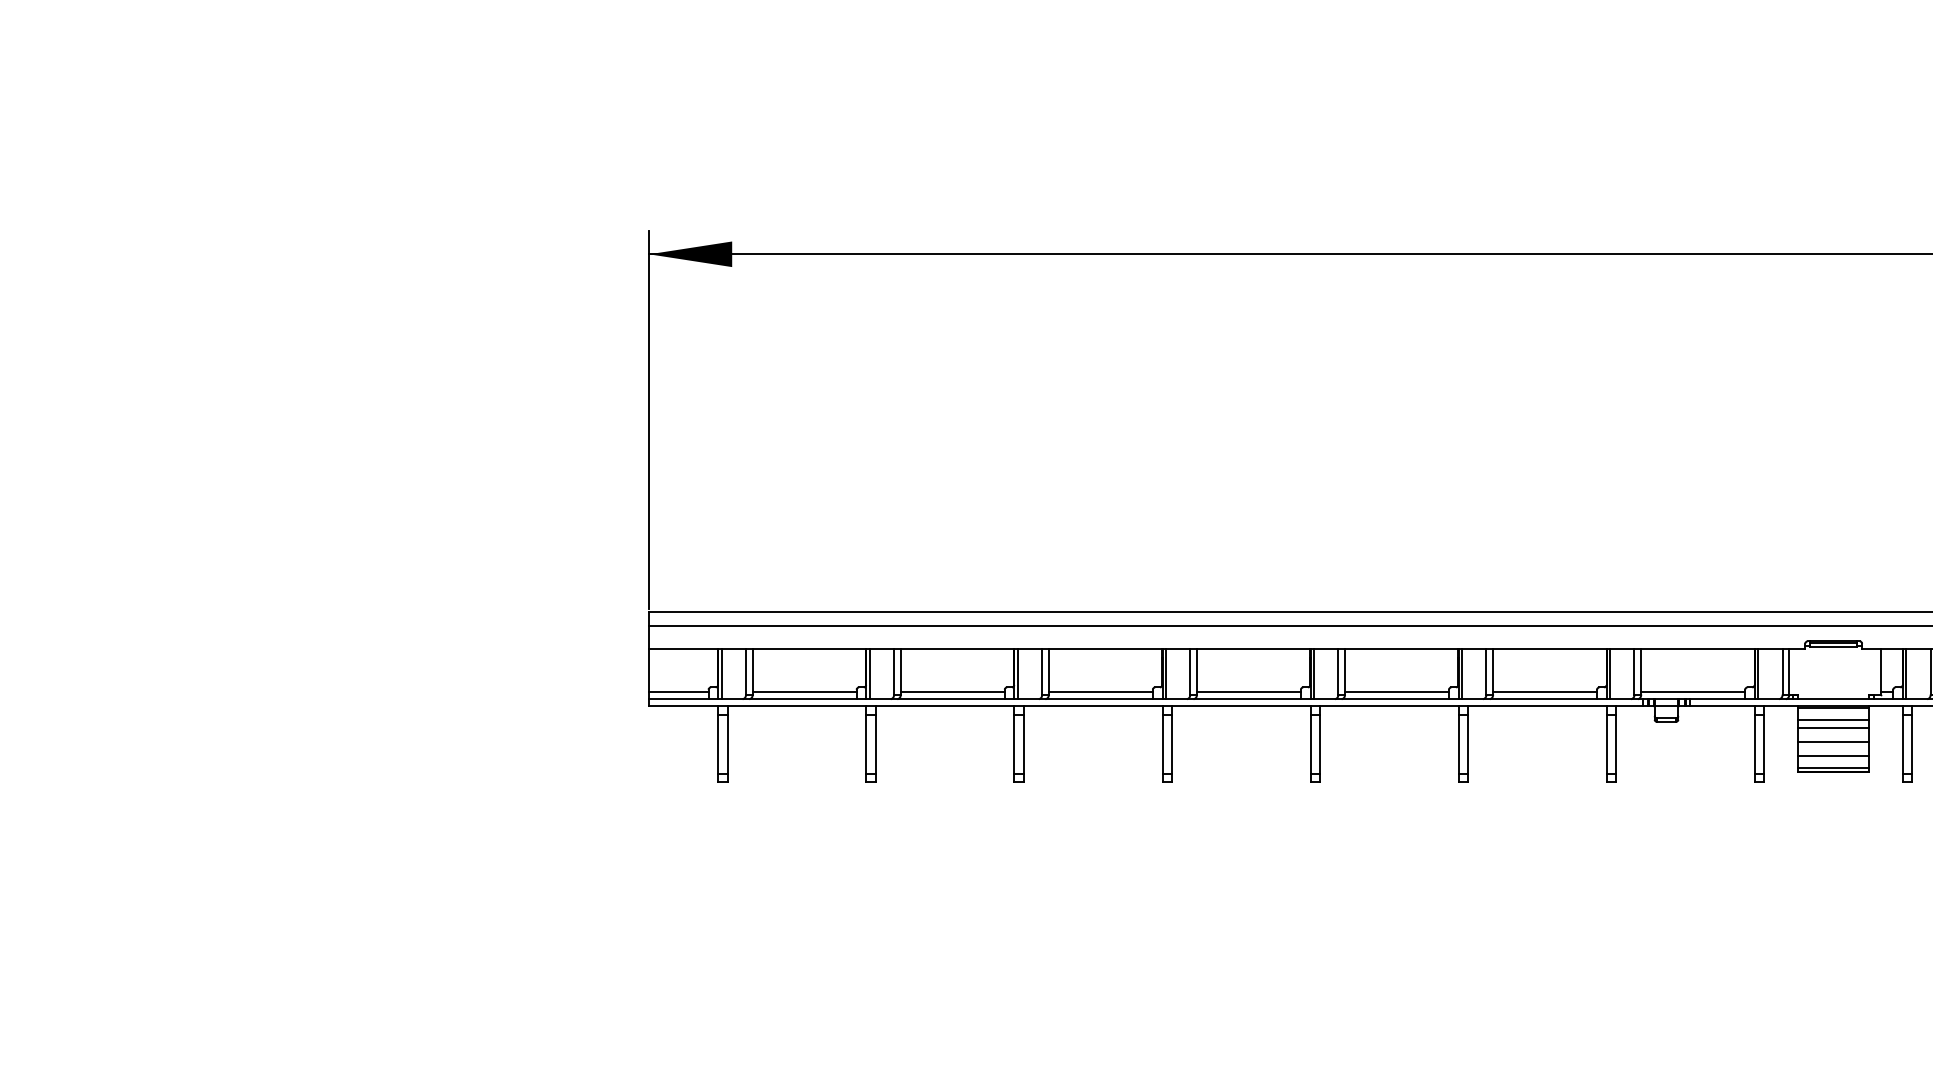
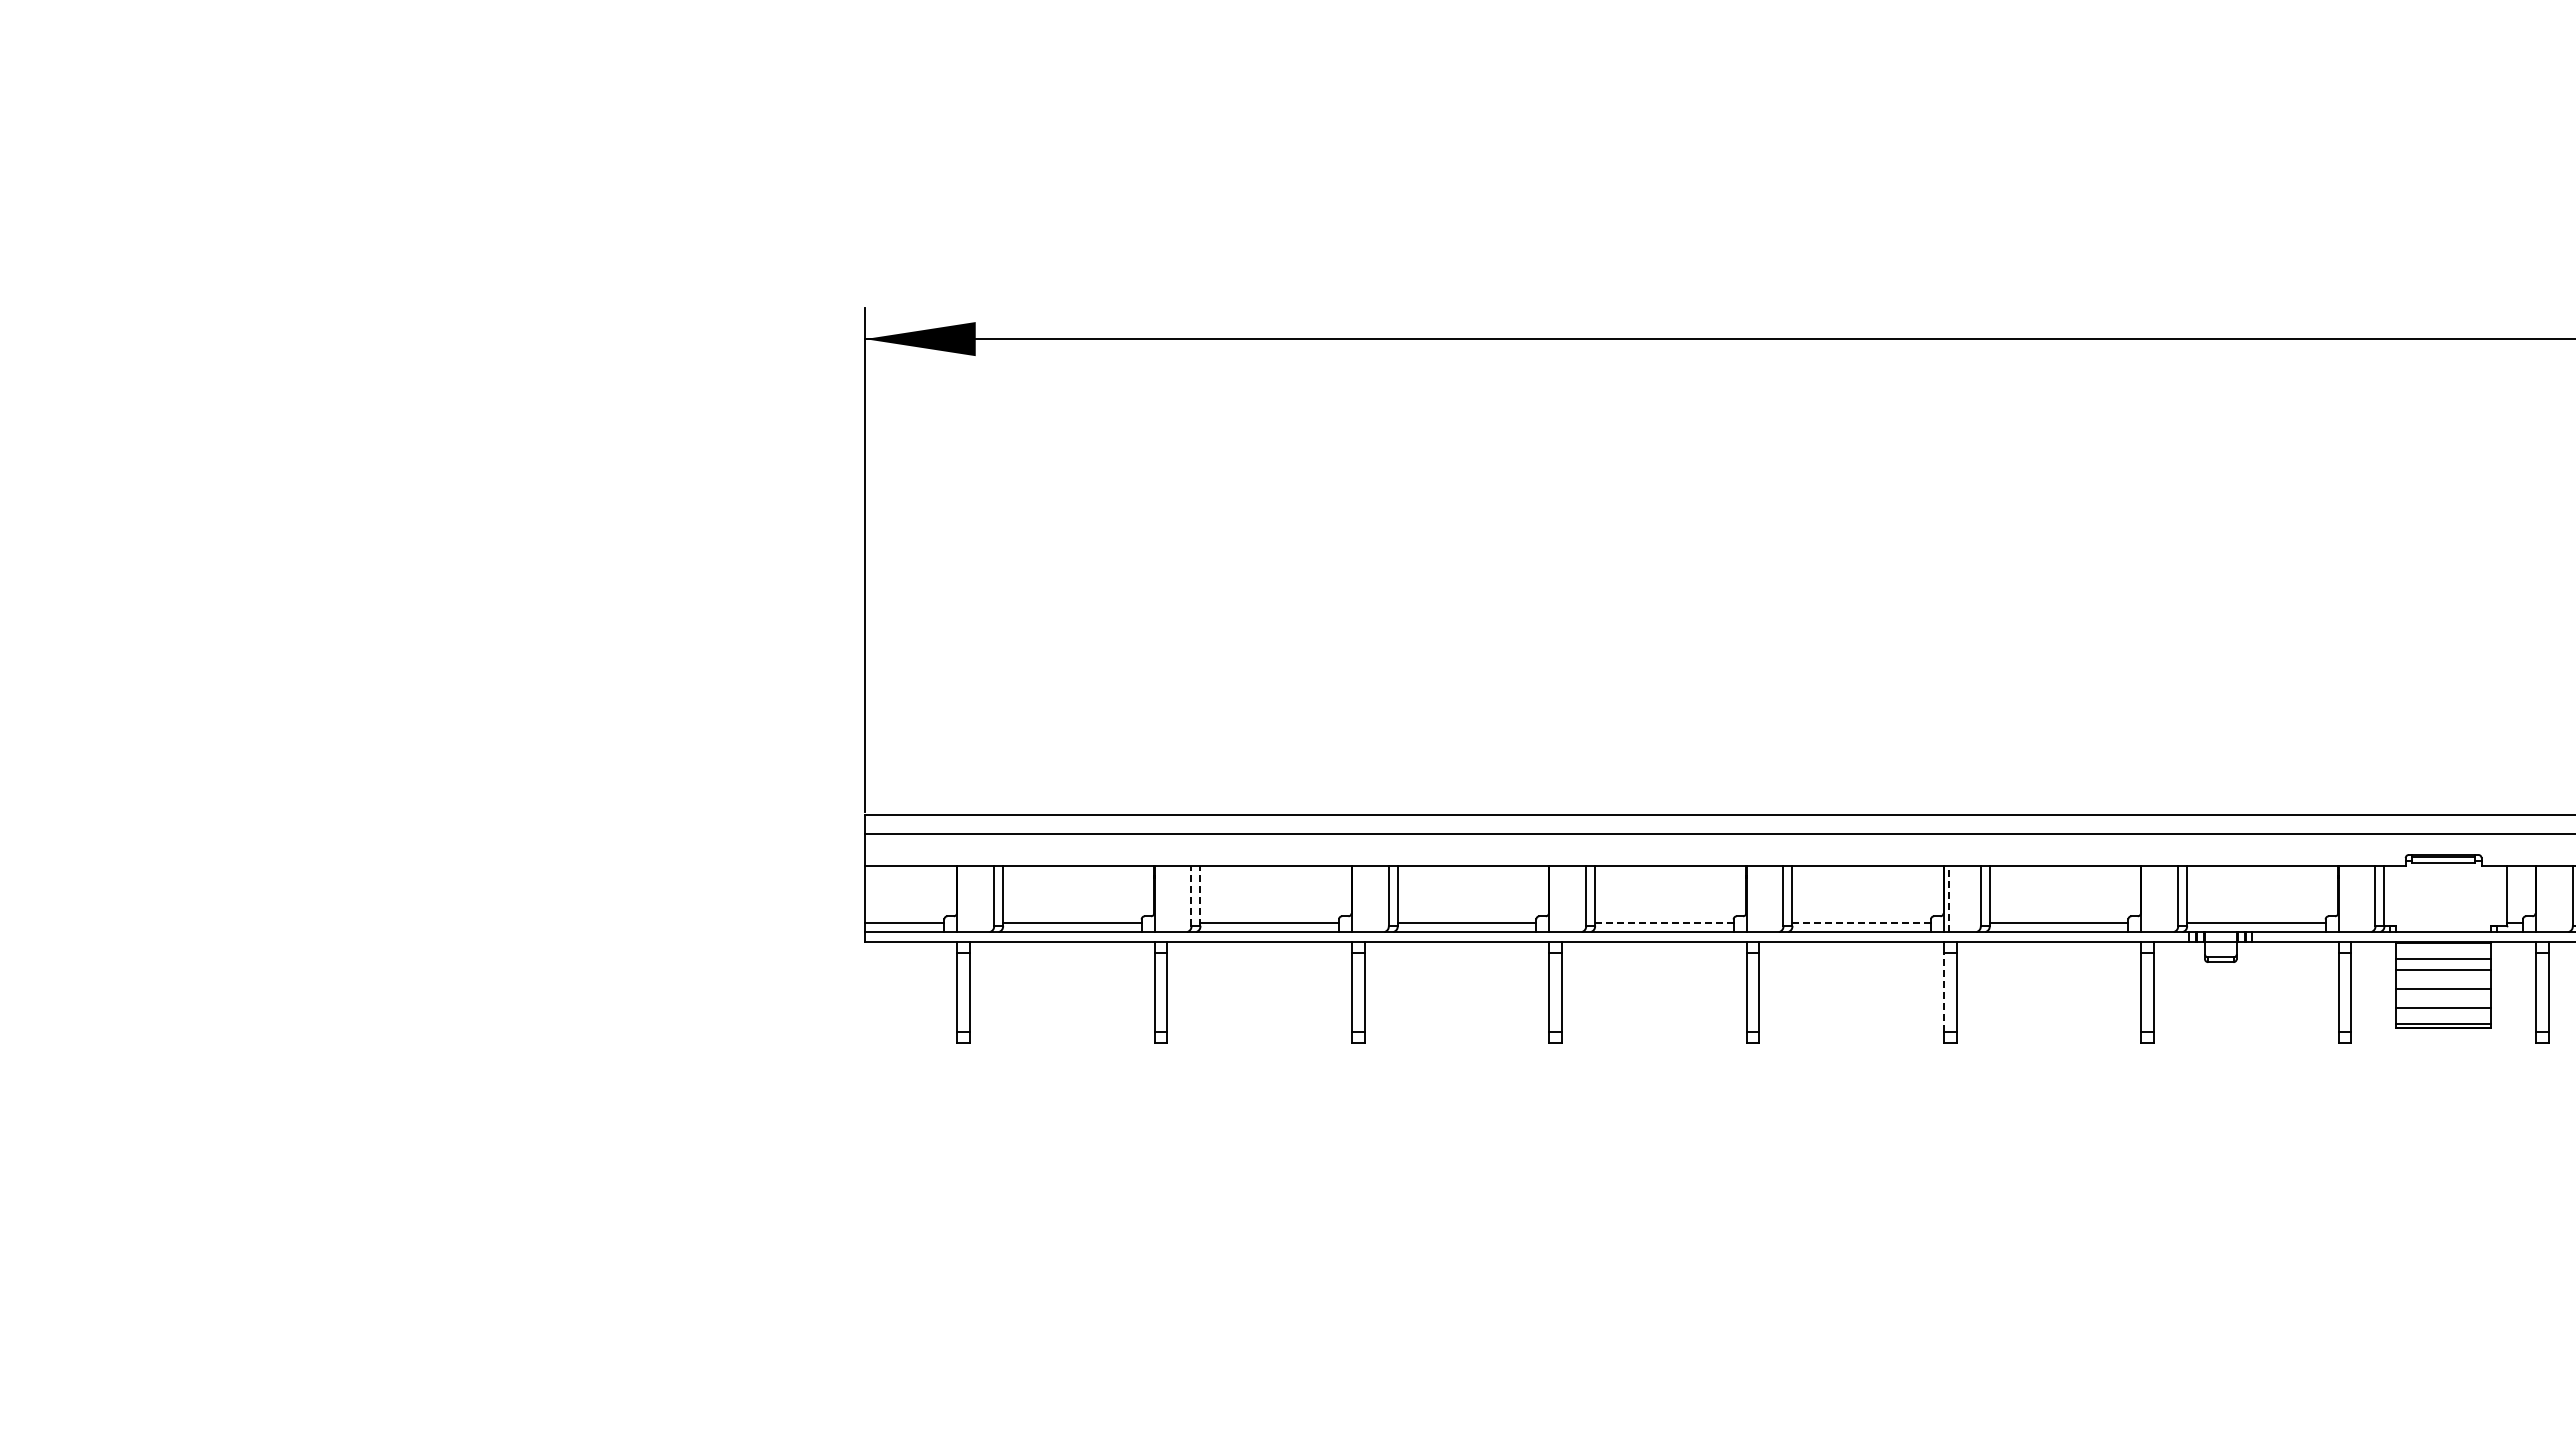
line: (894, 671) -> (1191, 895), solid -> dashed
line: (900, 671) -> (1200, 895), solid -> dashed
line: (721, 674) -> (961, 898), removed
line: (870, 674) -> (1159, 898), removed
line: (1017, 674) -> (1356, 898), removed
line: (1165, 674) -> (1553, 898), removed
line: (1314, 674) -> (1751, 898), removed
line: (1462, 674) -> (1948, 898), solid -> dashed
line: (1609, 674) -> (2145, 898), removed
line: (1758, 674) -> (2343, 898), removed
line: (1906, 674) -> (2540, 898), removed
line: (1249, 692) -> (1664, 922), solid -> dashed
line: (1397, 692) -> (1862, 922), solid -> dashed
line: (1458, 743) -> (1943, 991), solid -> dashed

